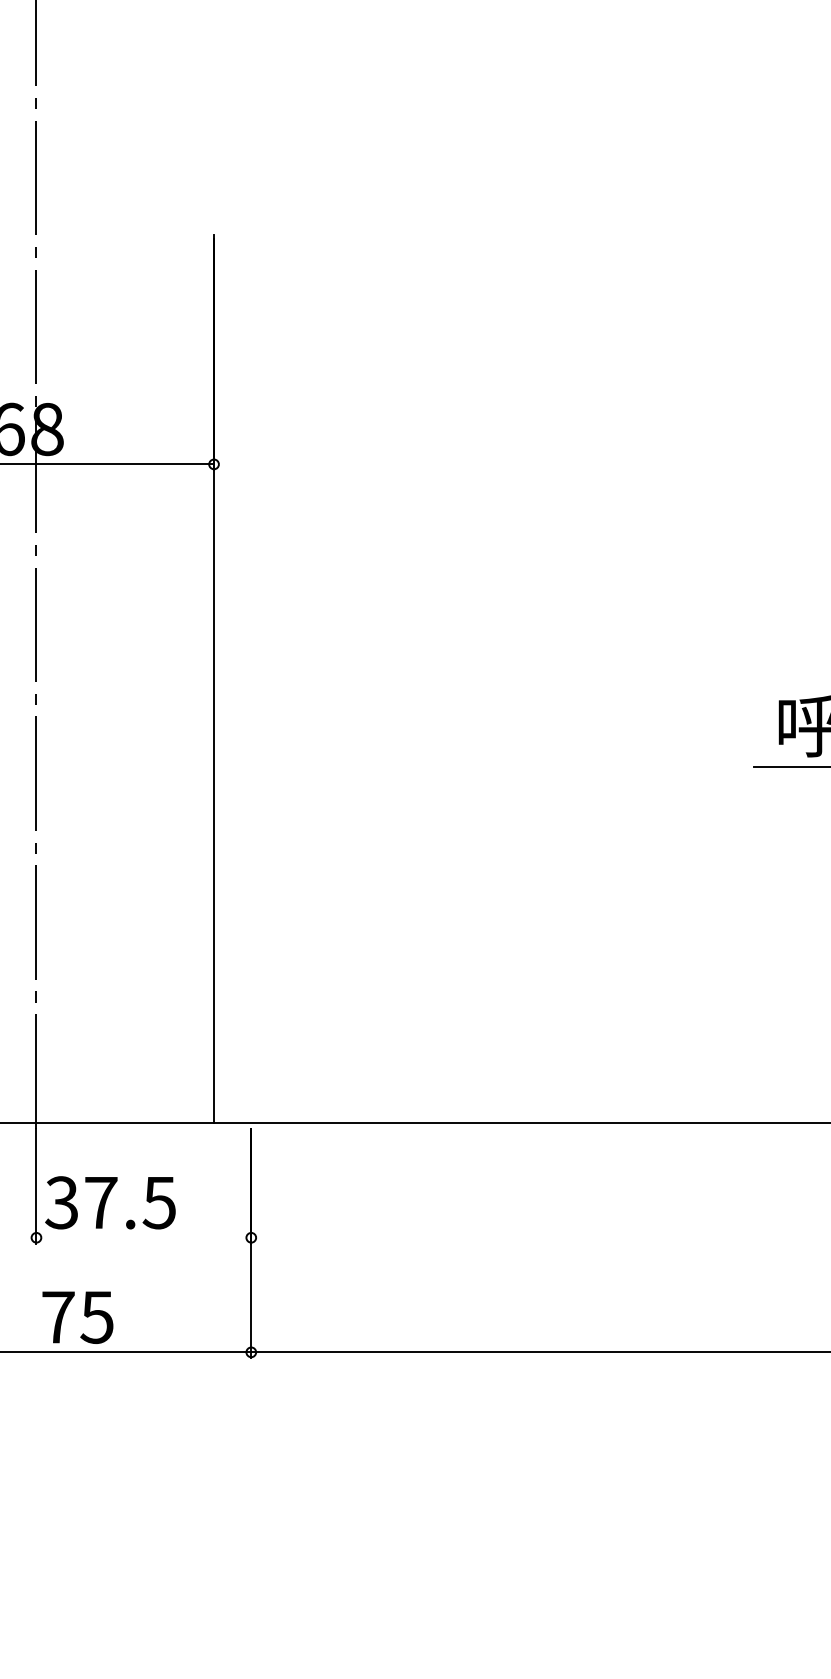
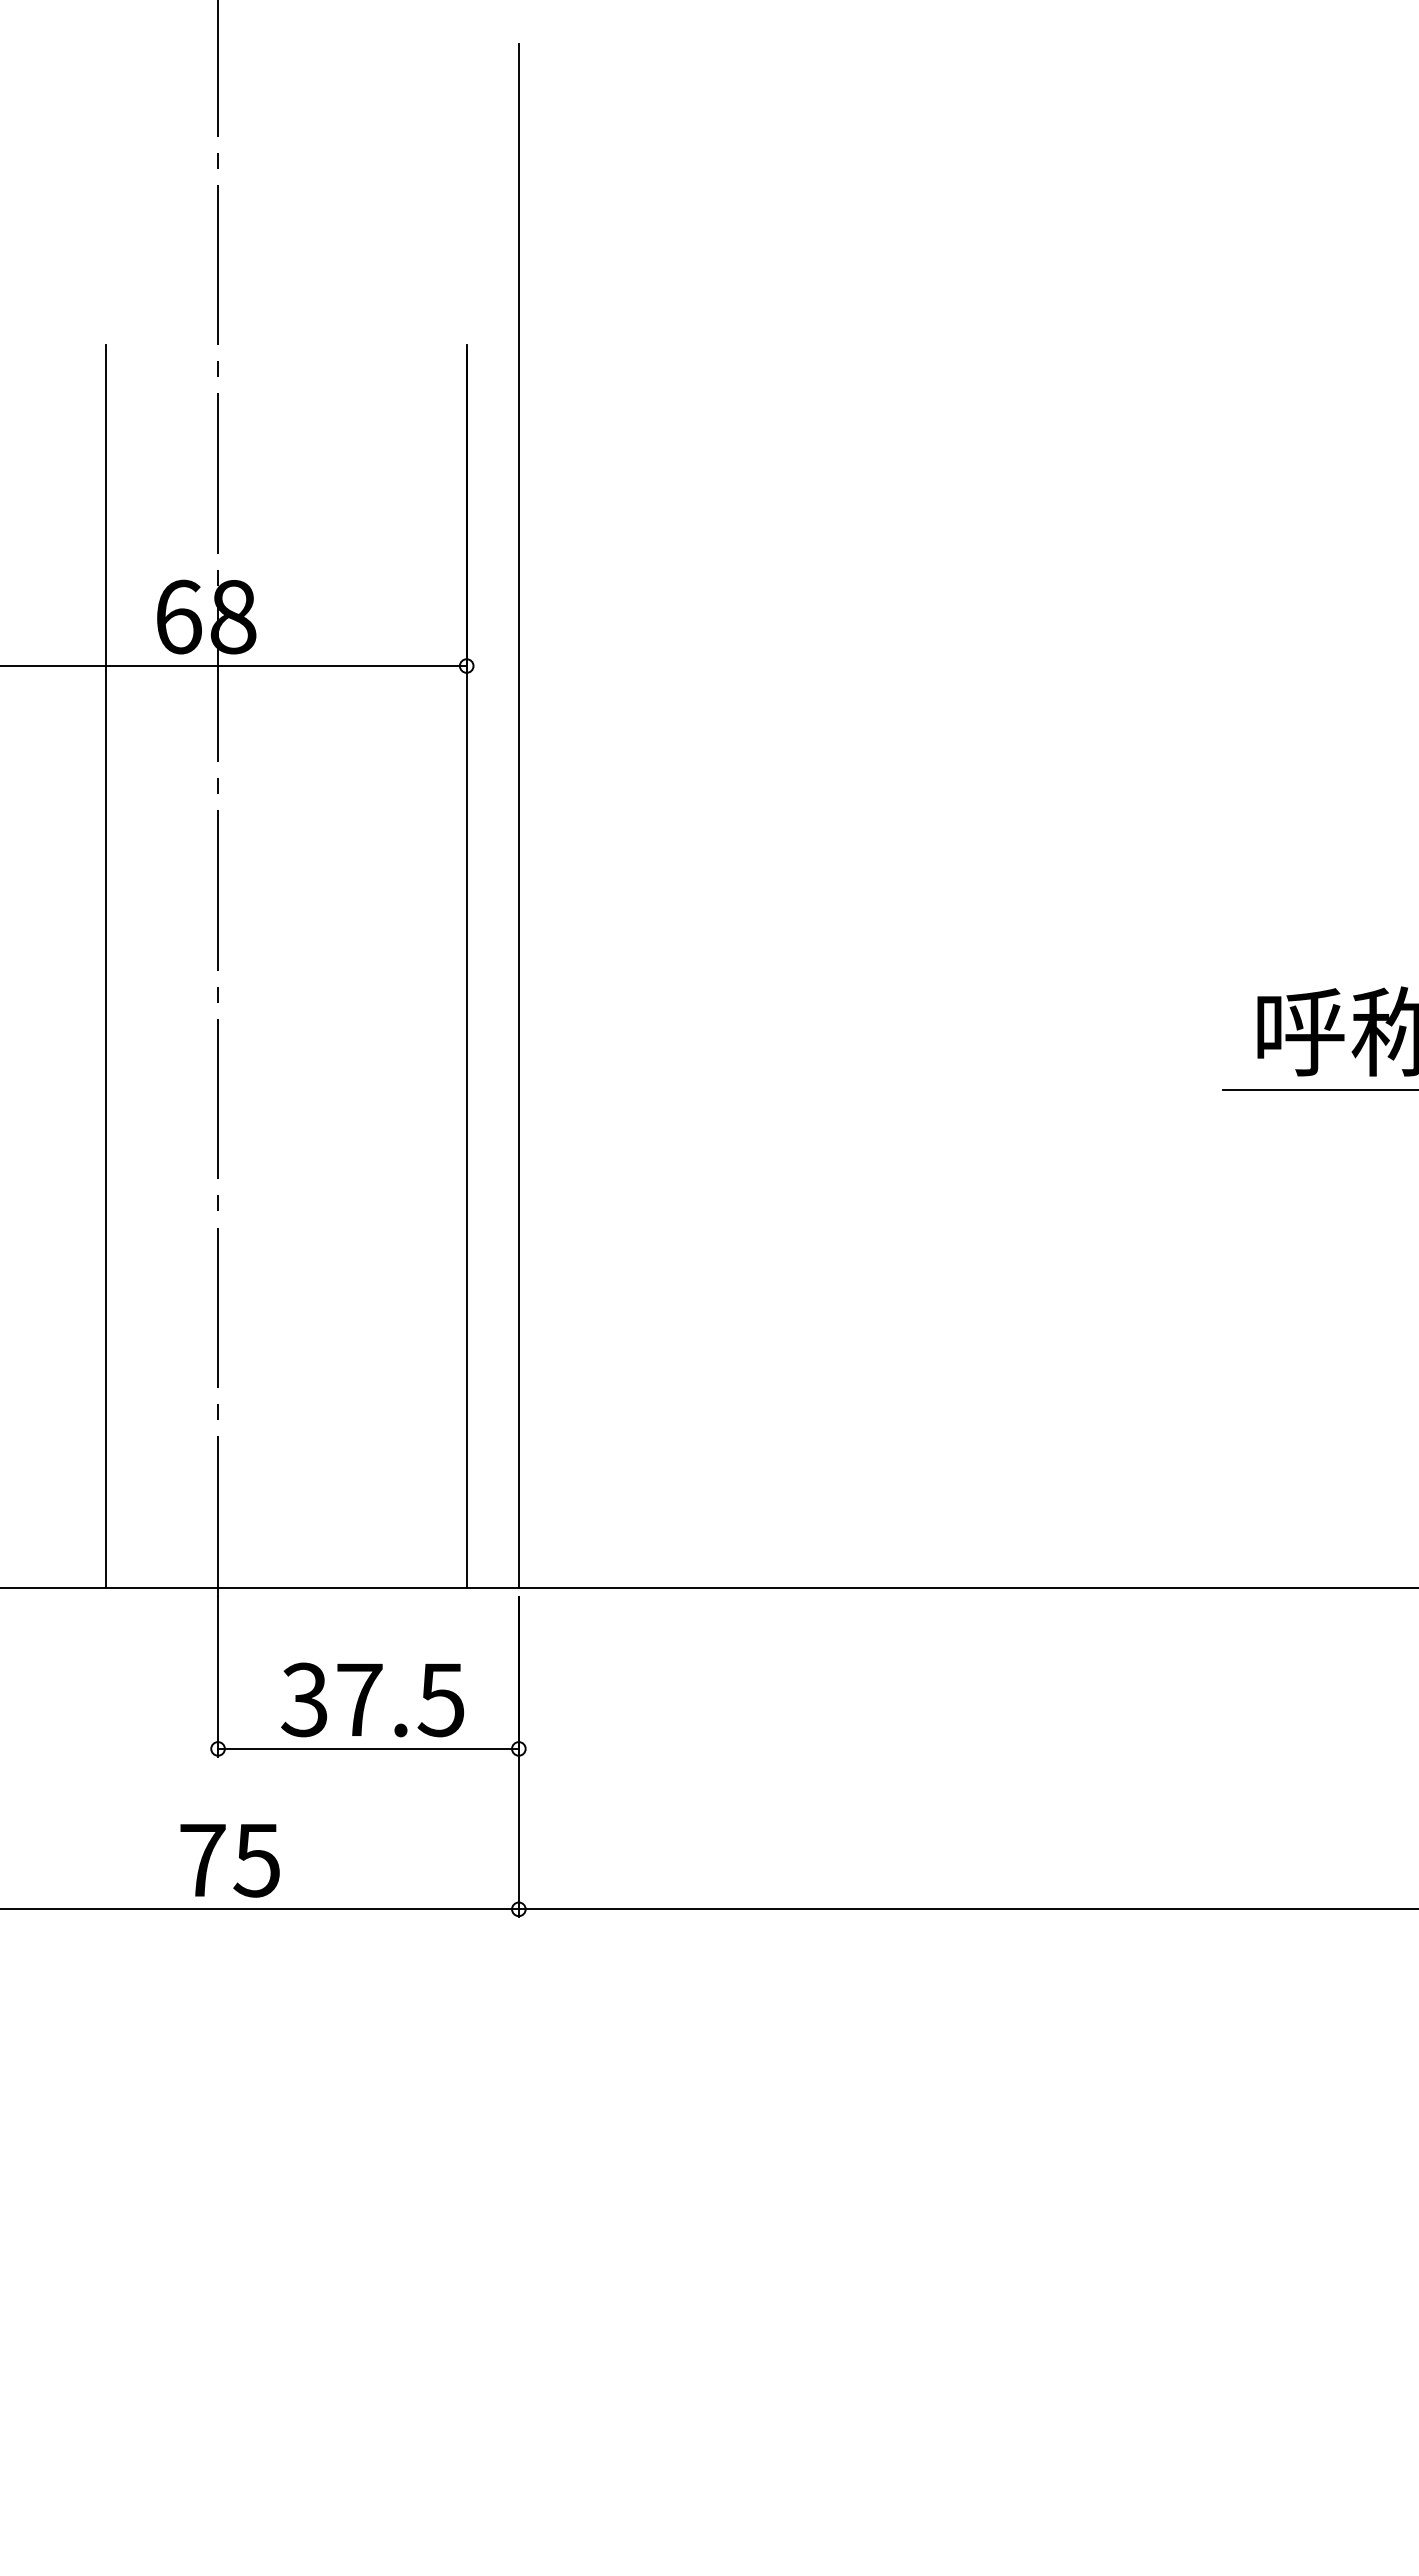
line: (251, 571) -> (518, 816), added
text: (110, 1202) -> (372, 1699), moved
line: (143, 1237) -> (368, 1748), added
text: (77, 1317) -> (229, 1860), moved

